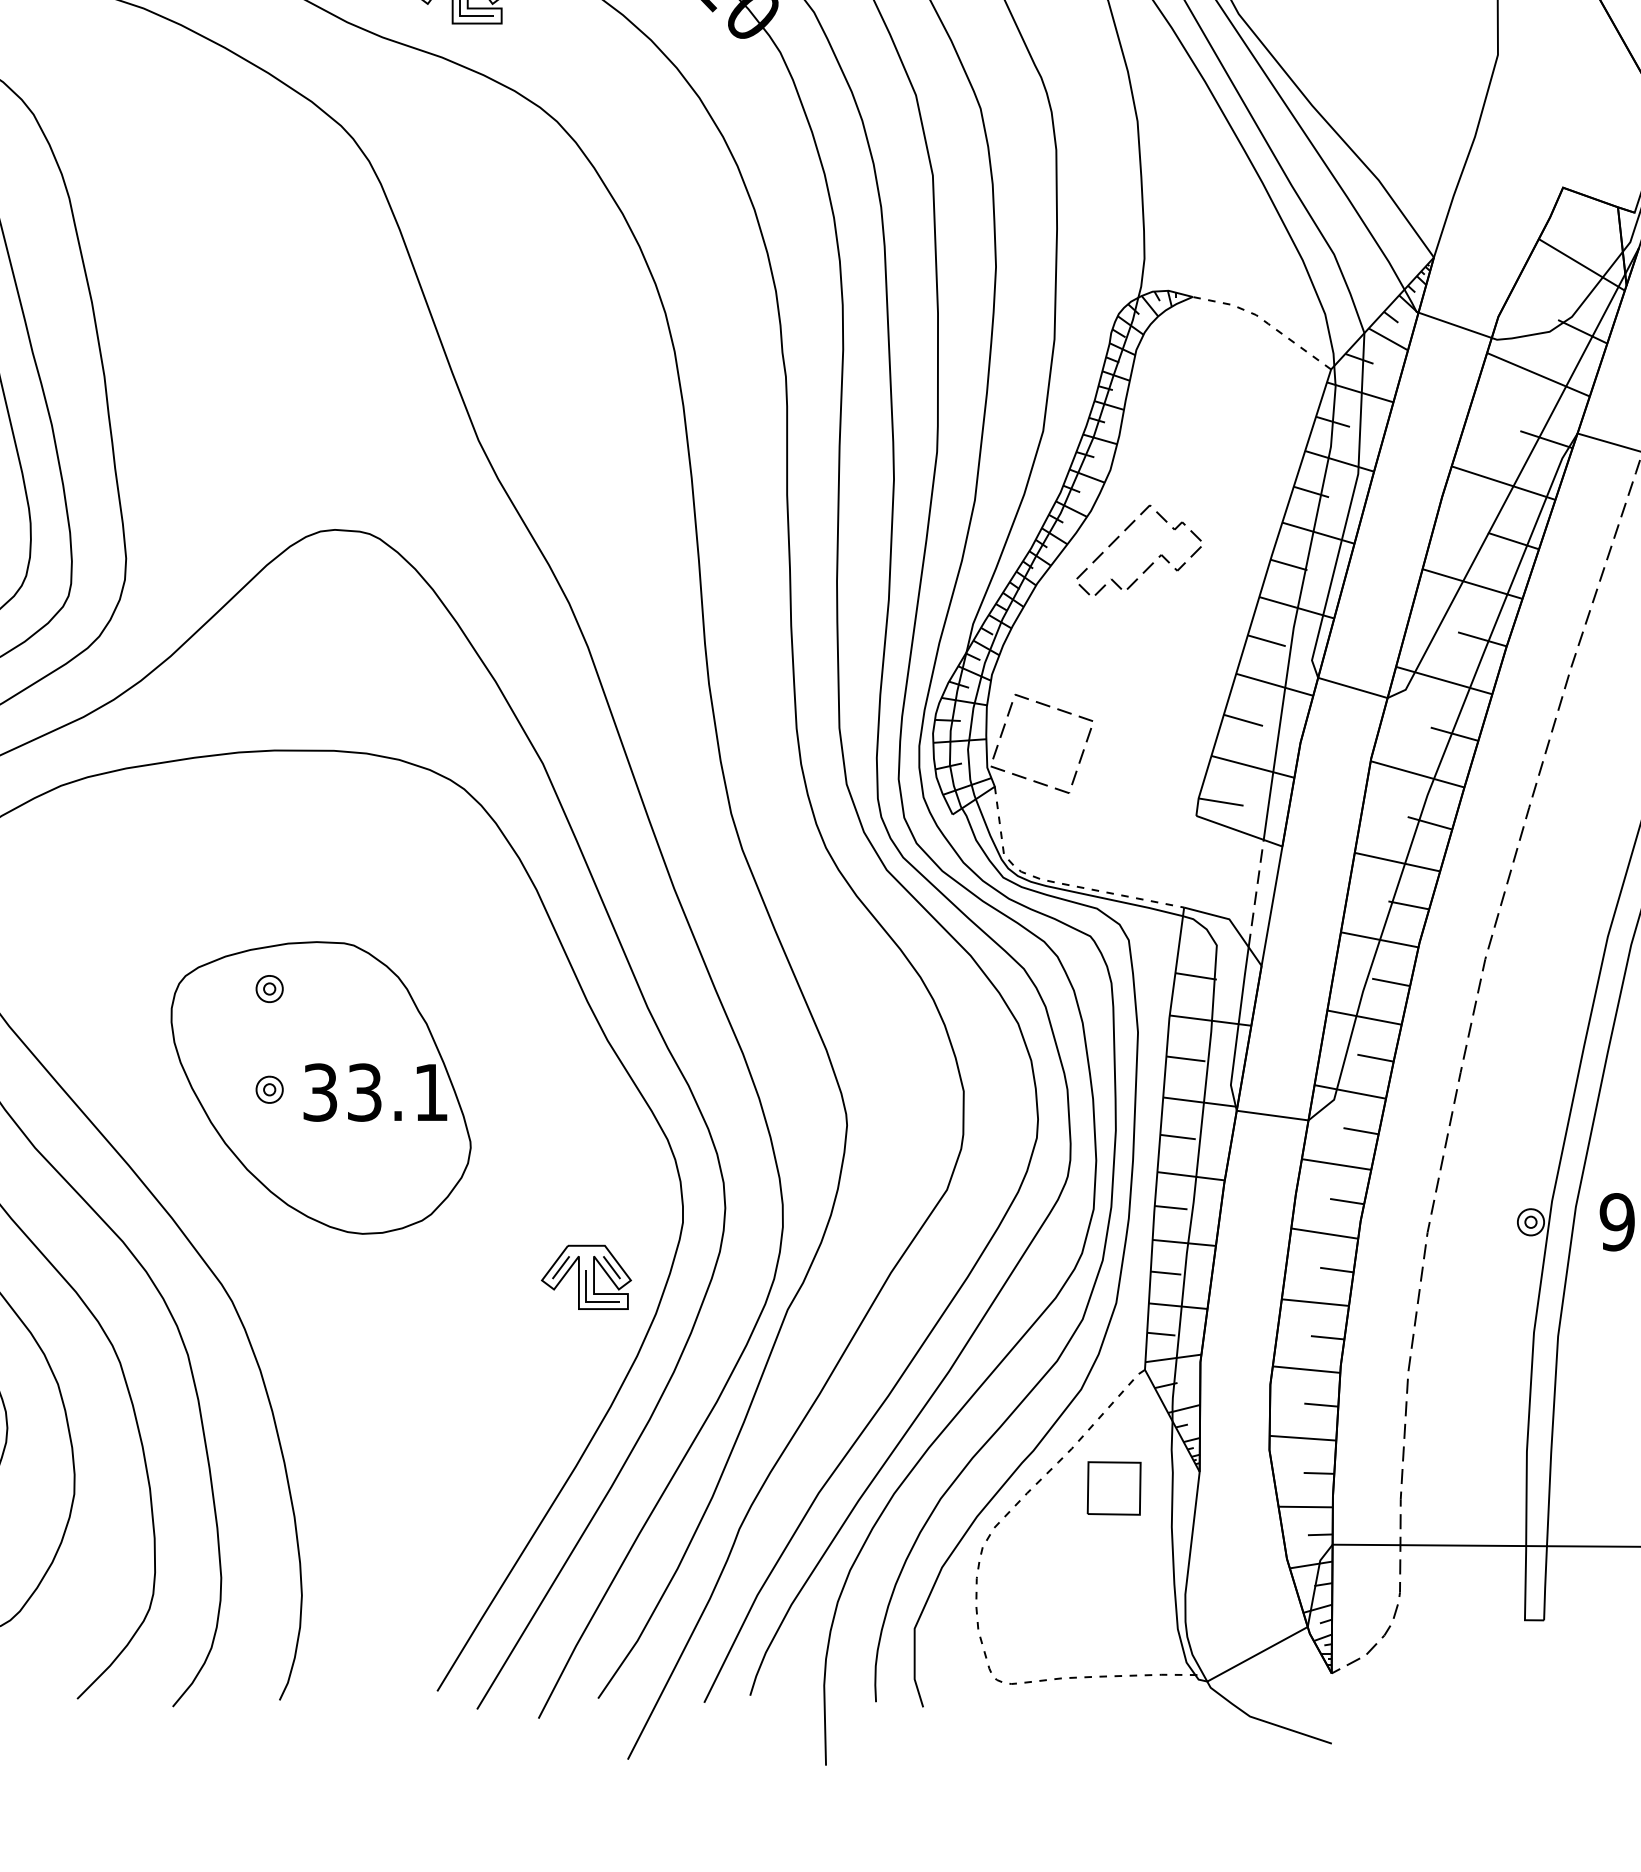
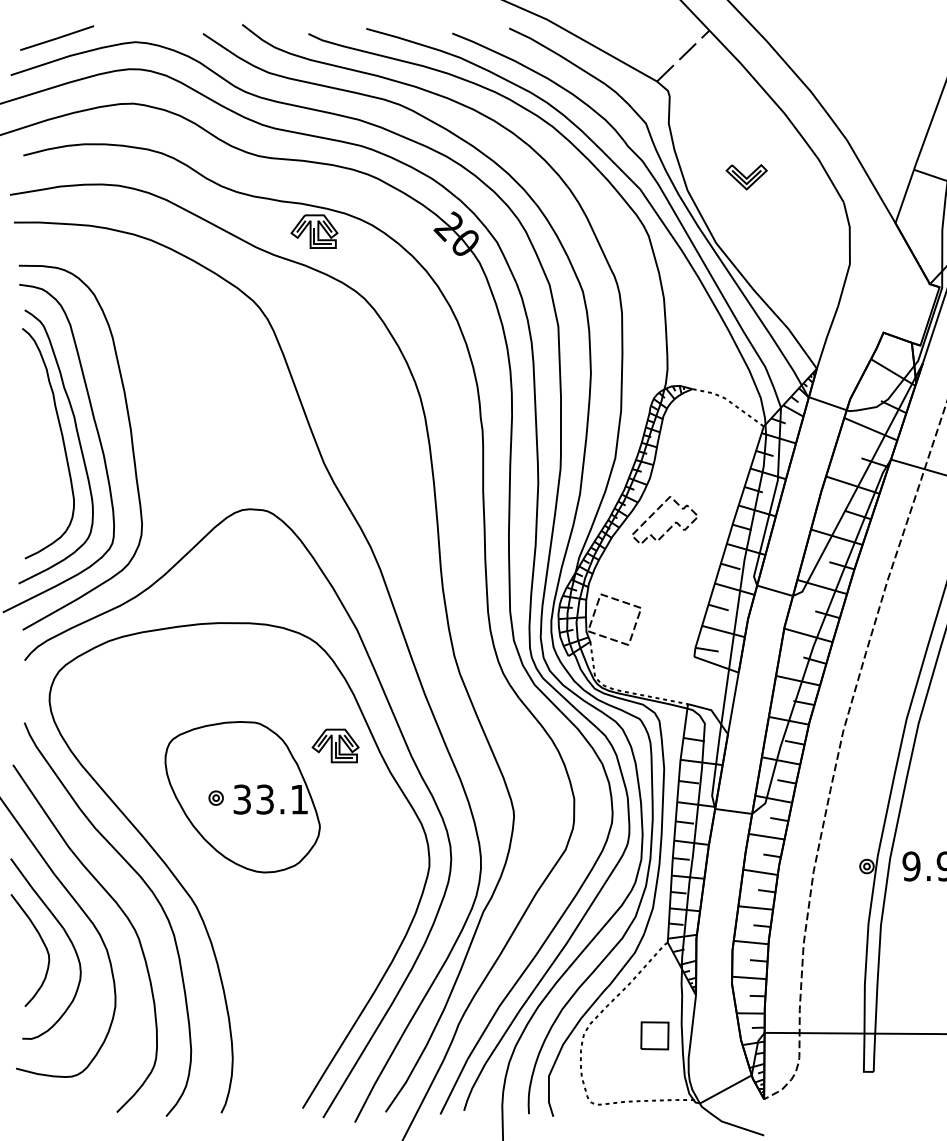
line: (1256, 892) -> (725, 696), dashed -> solid
part: (268, 987) -> (215, 745), removed
part: (586, 1276) -> (335, 745), moved
part: (1113, 1487) -> (654, 1035), moved

